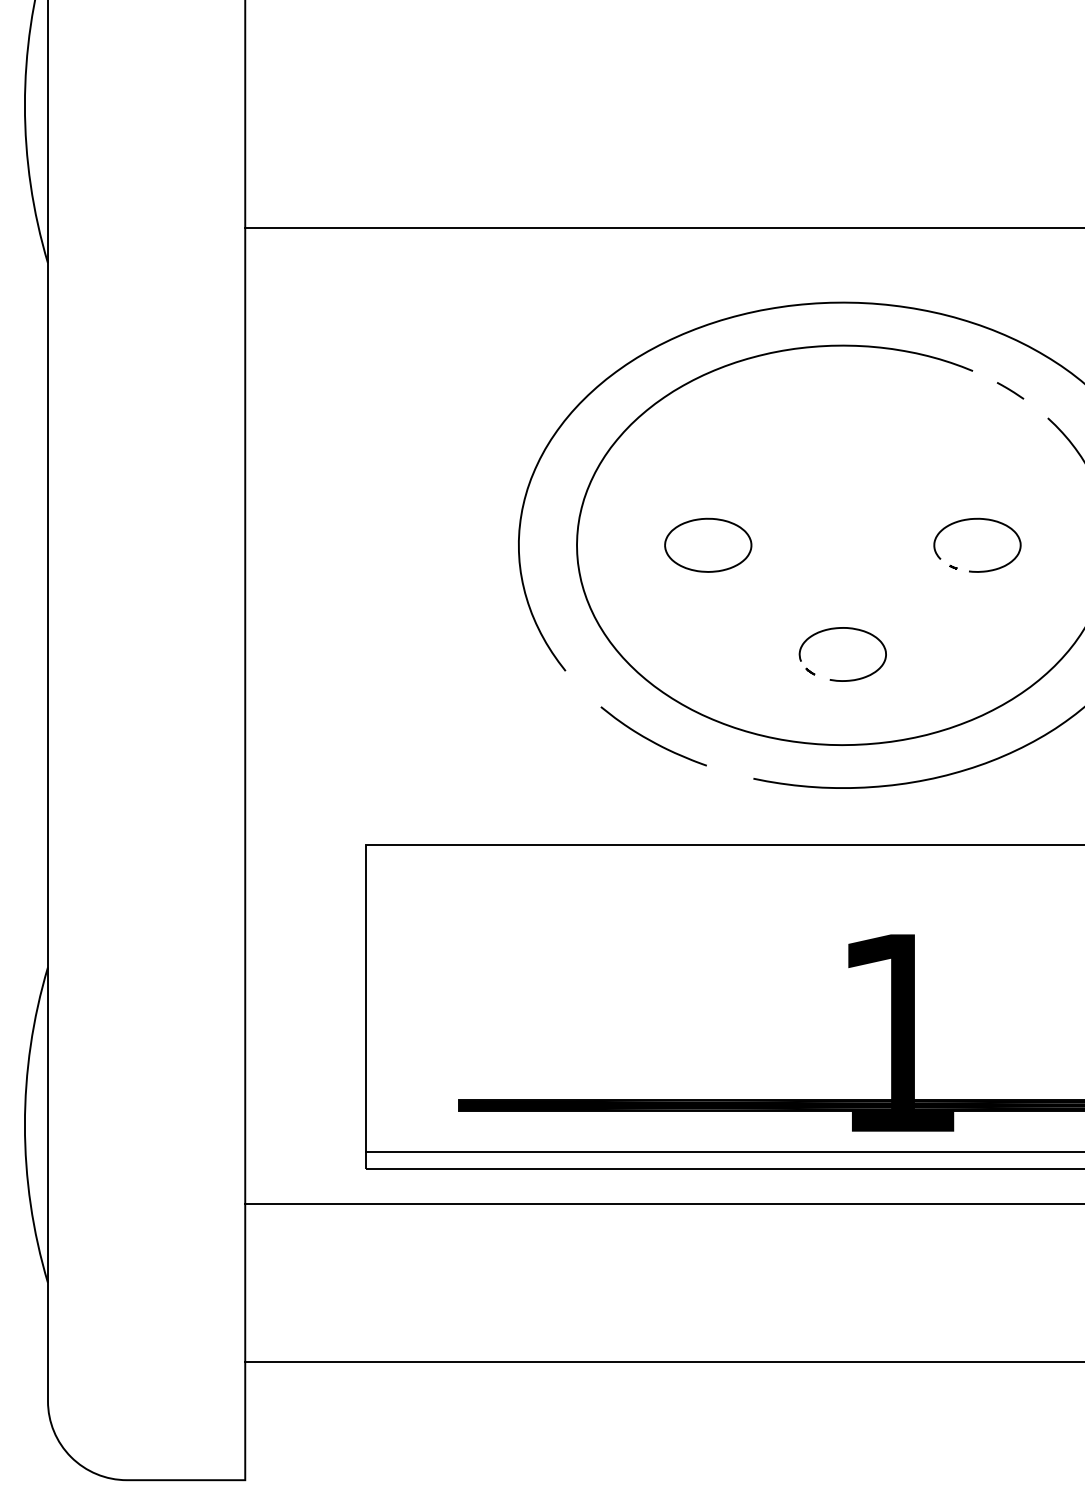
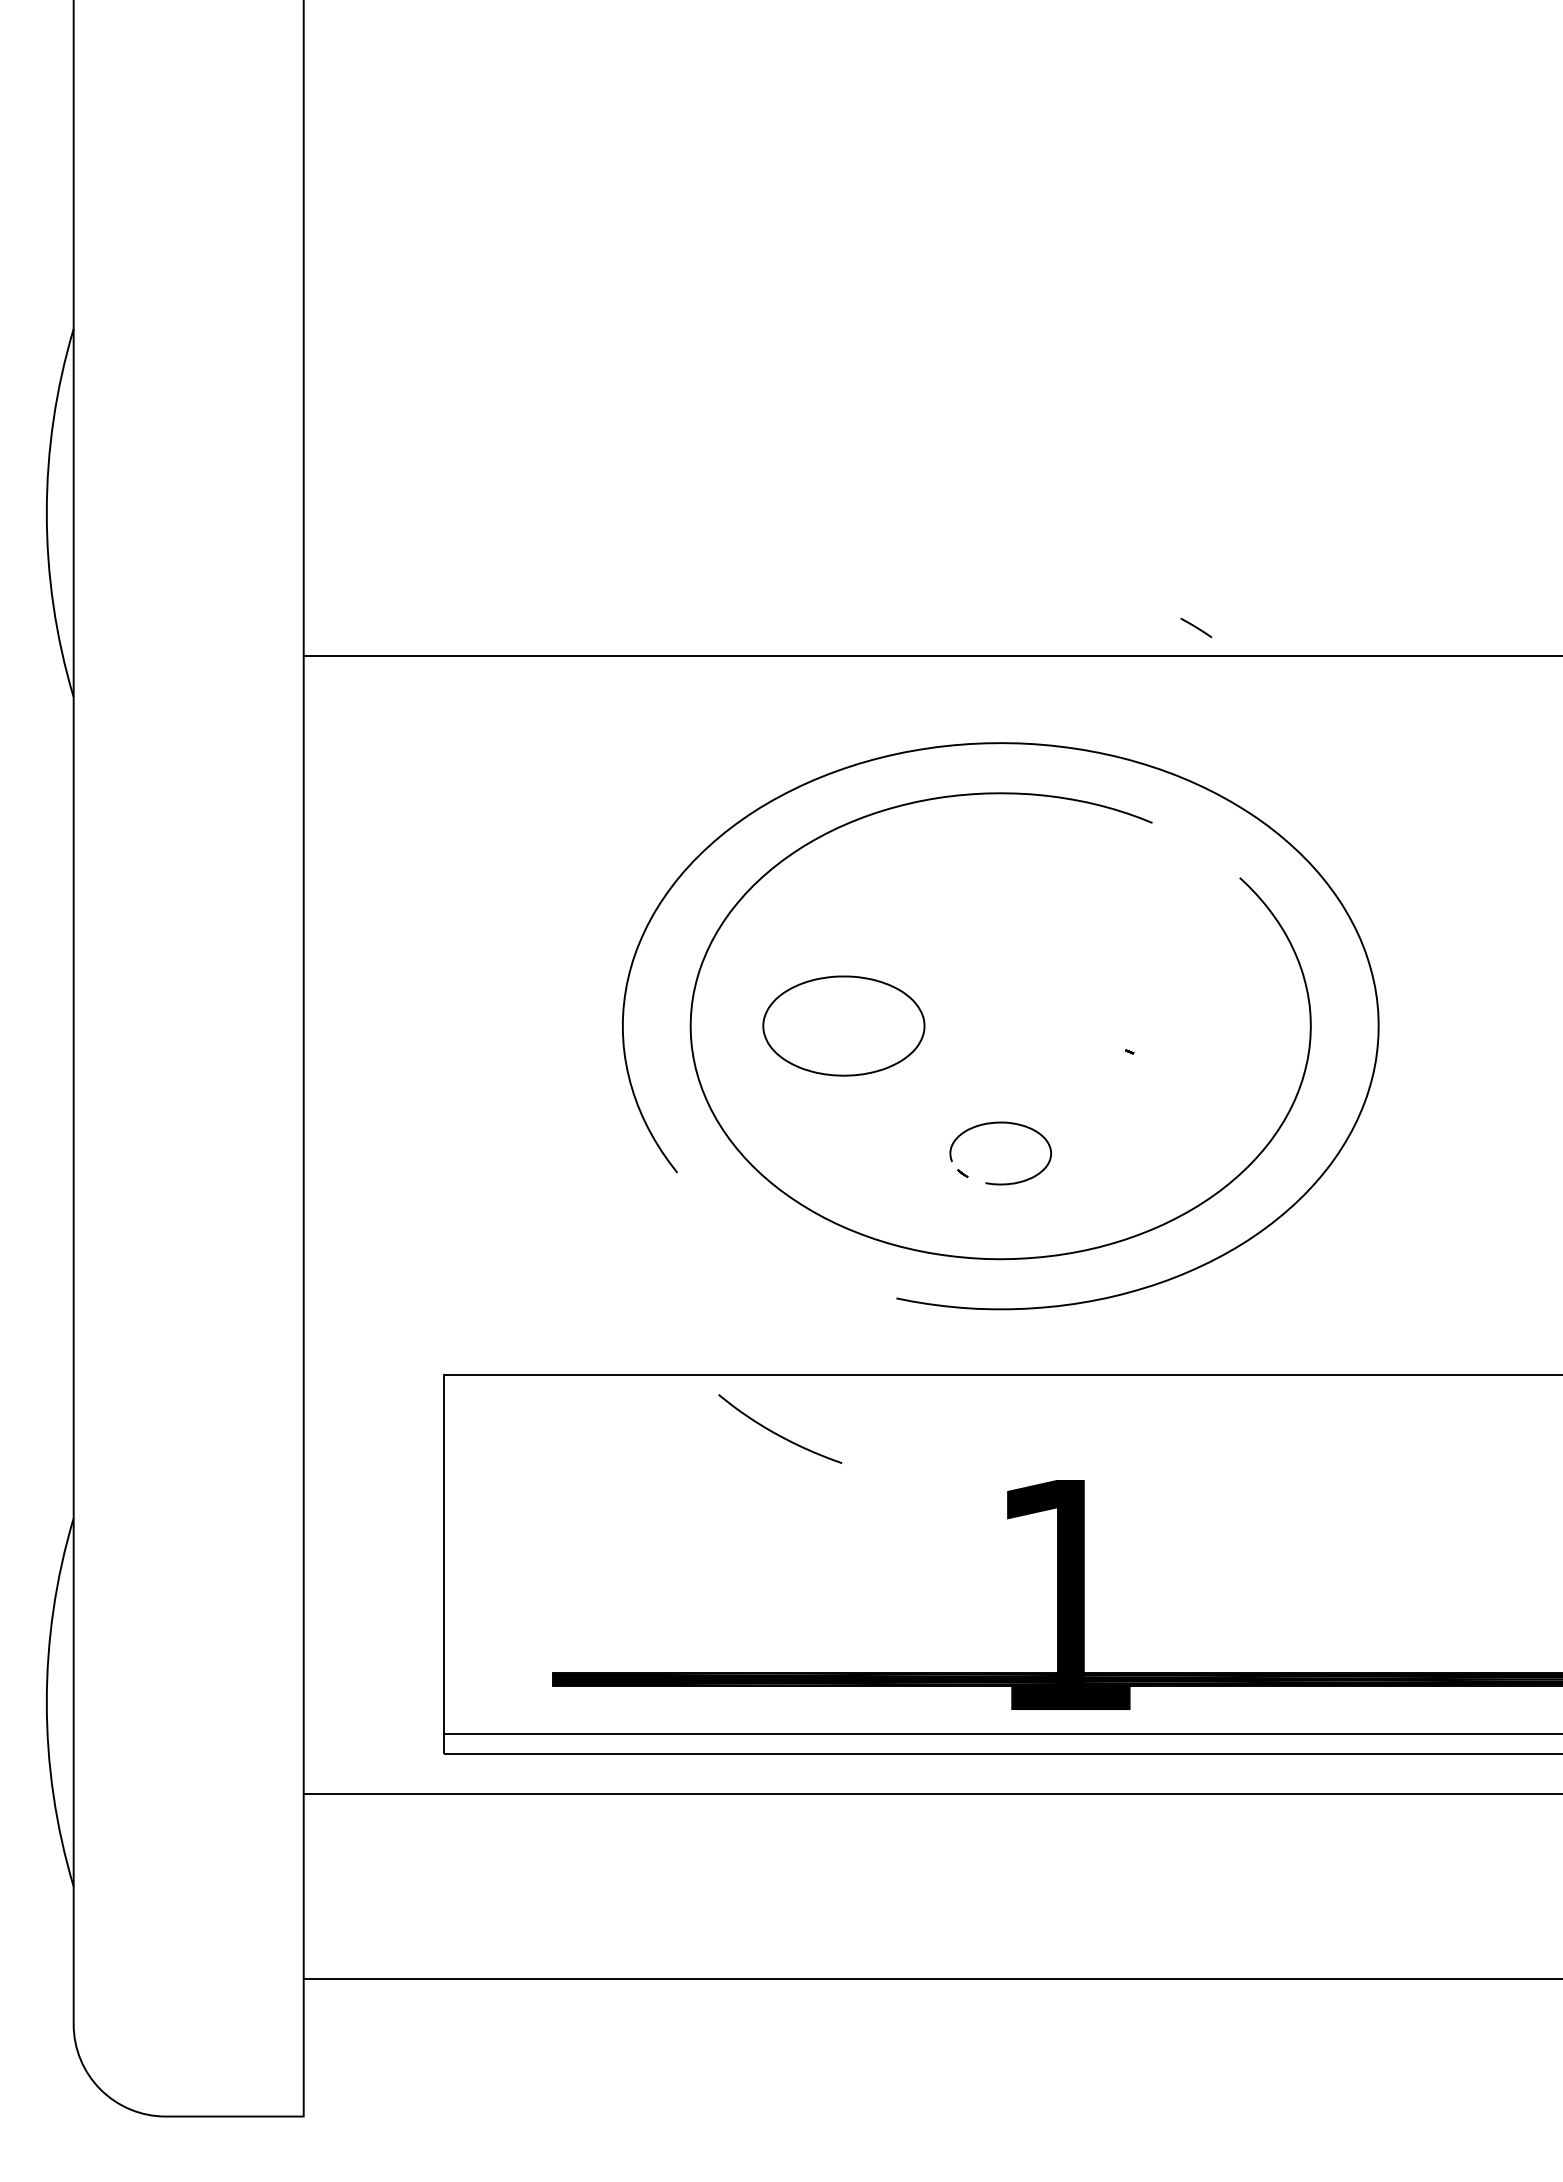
line: (1010, 390) -> (1196, 627), moved
curve: (977, 519) -> (1157, 996), removed
part: (708, 545) -> (843, 1026), size x1.6
curve: (651, 740) -> (777, 1433), moved

